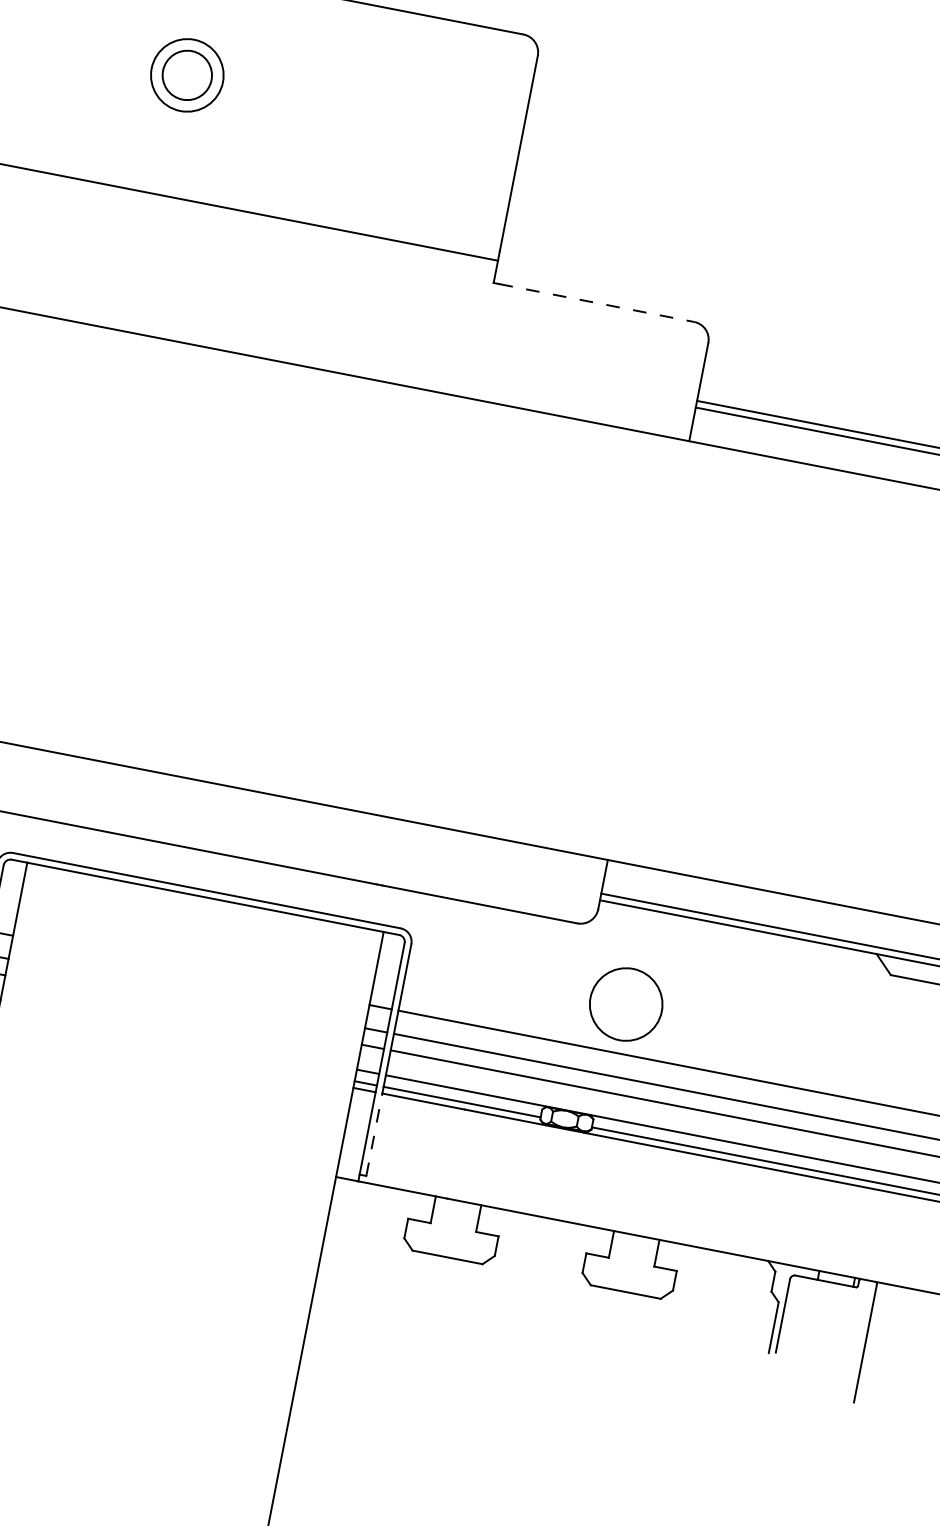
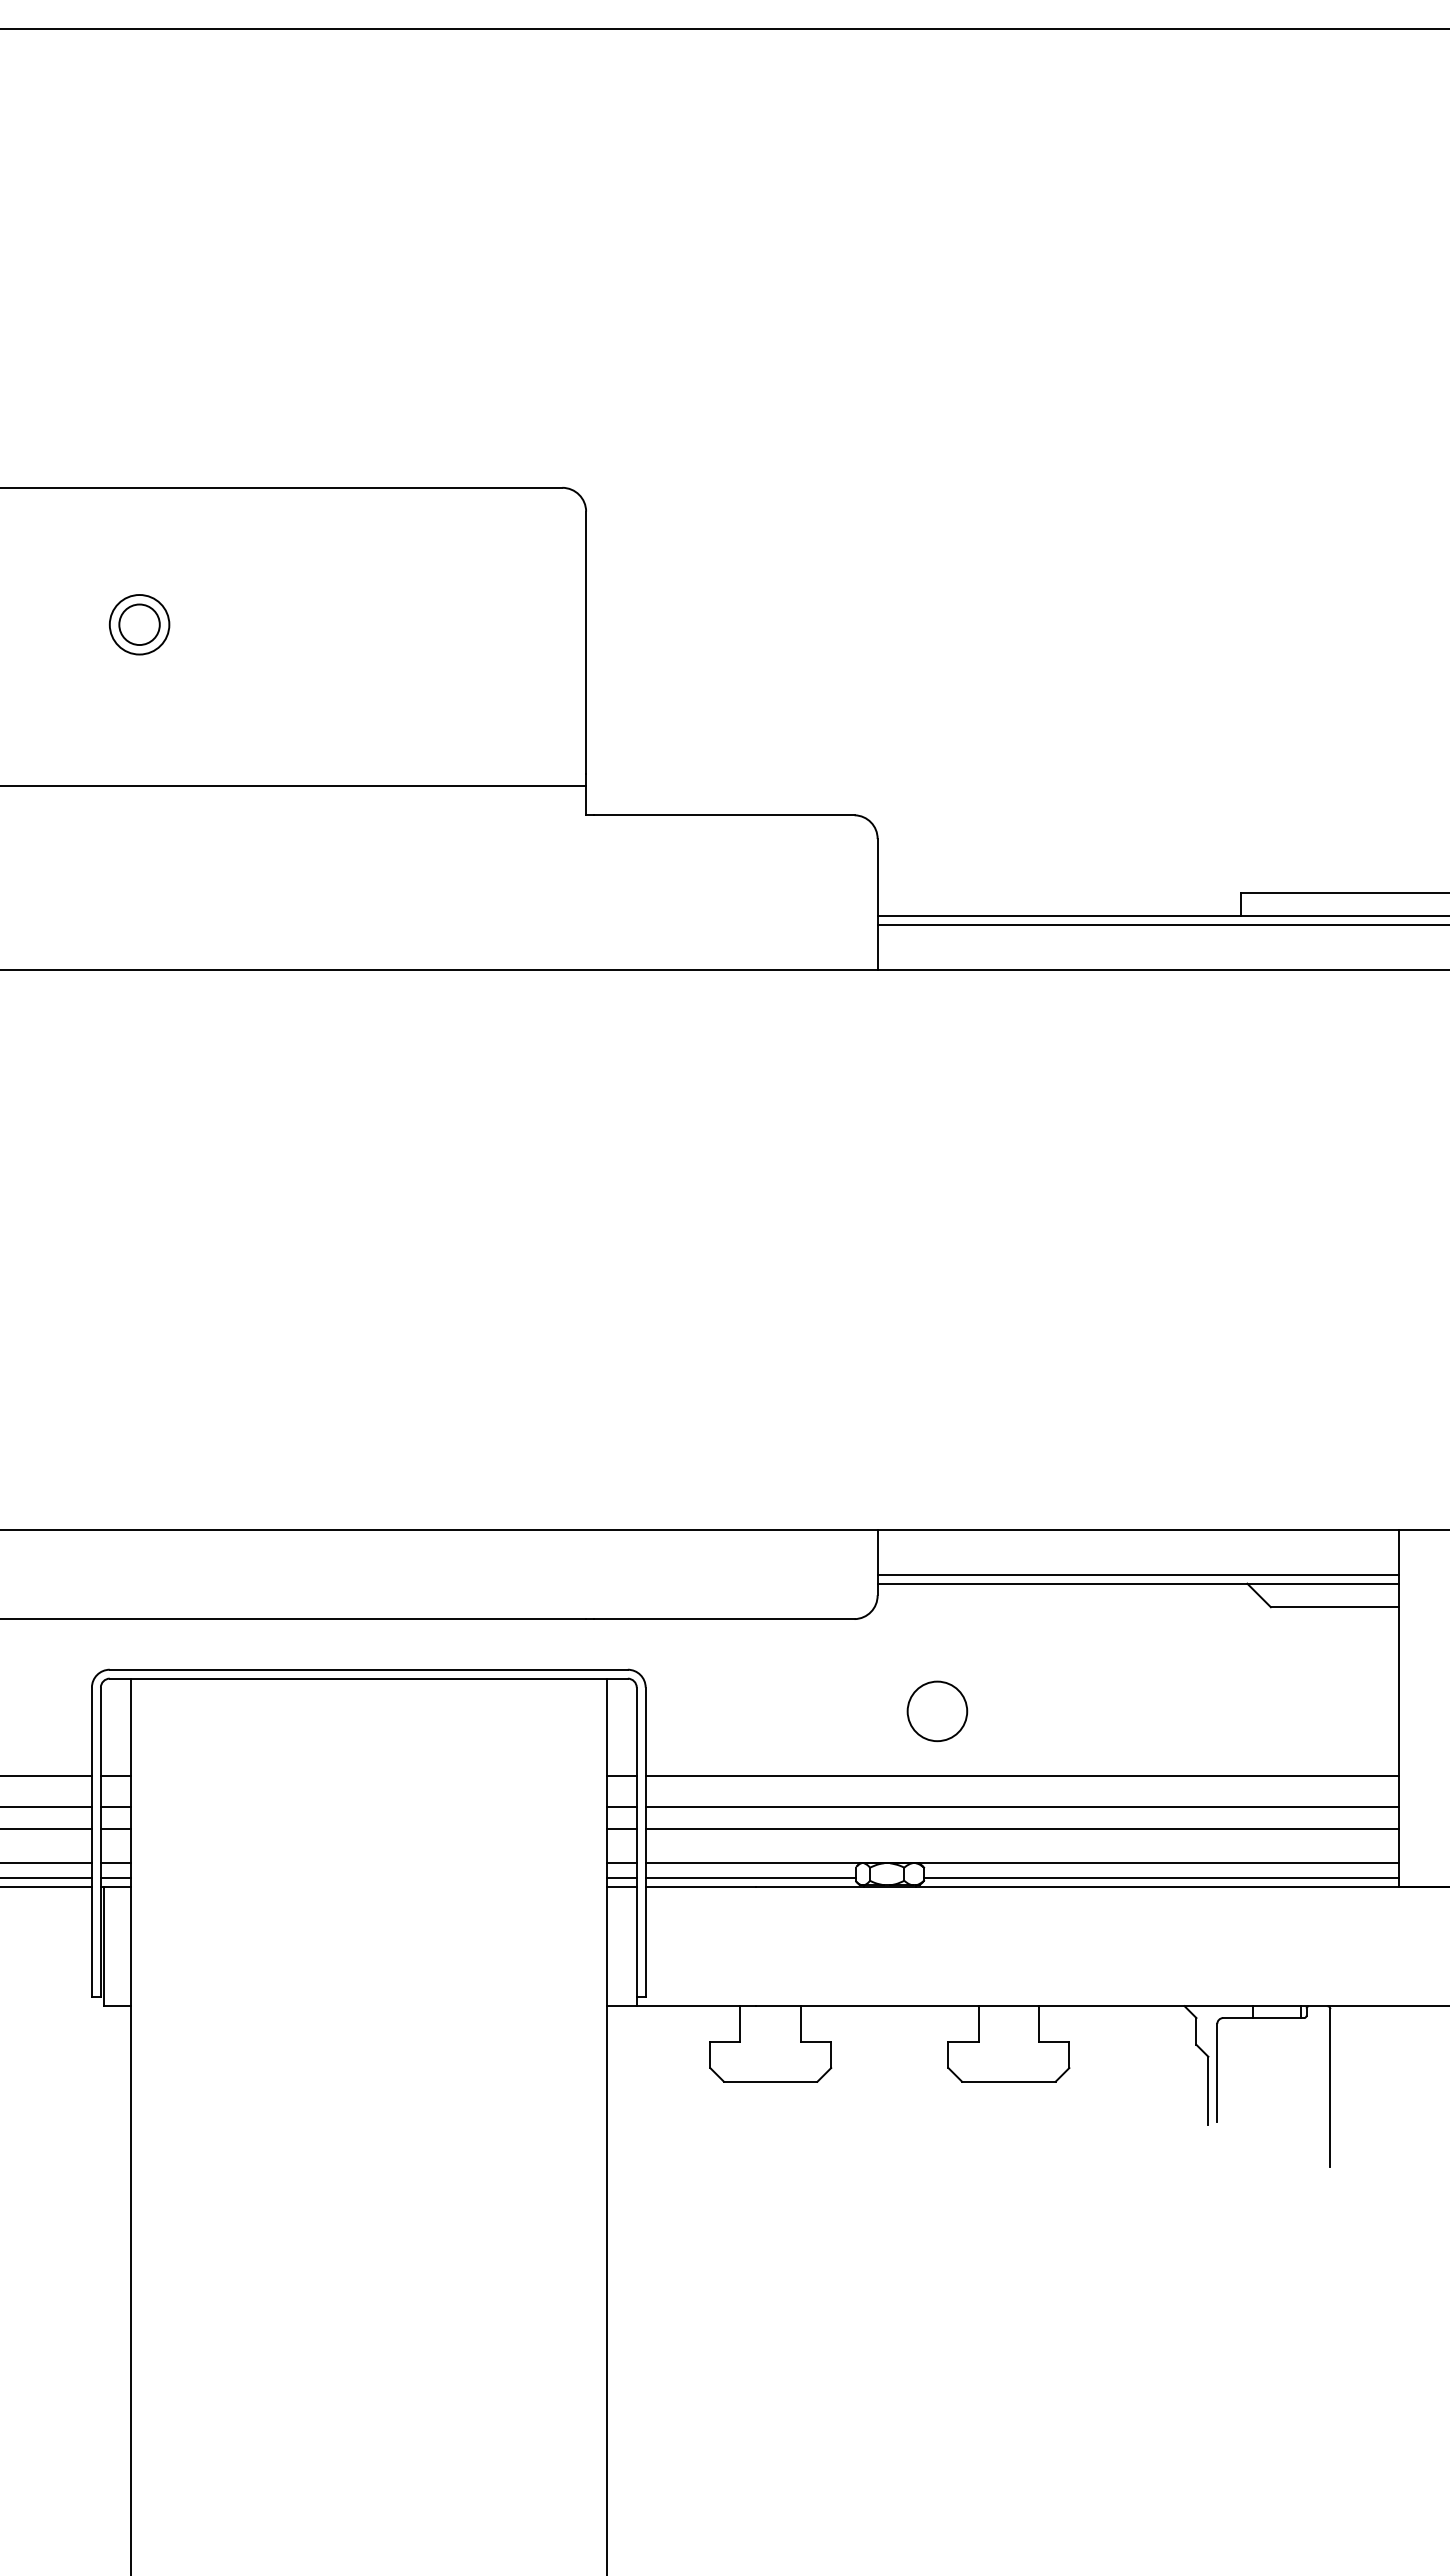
part: (187, 75) -> (139, 624), size x0.62
line: (597, 303) -> (724, 815), dashed -> solid
circle: (626, 1004) -> (937, 1711), size x0.62
line: (374, 1131) -> (645, 1937), dashed -> solid

